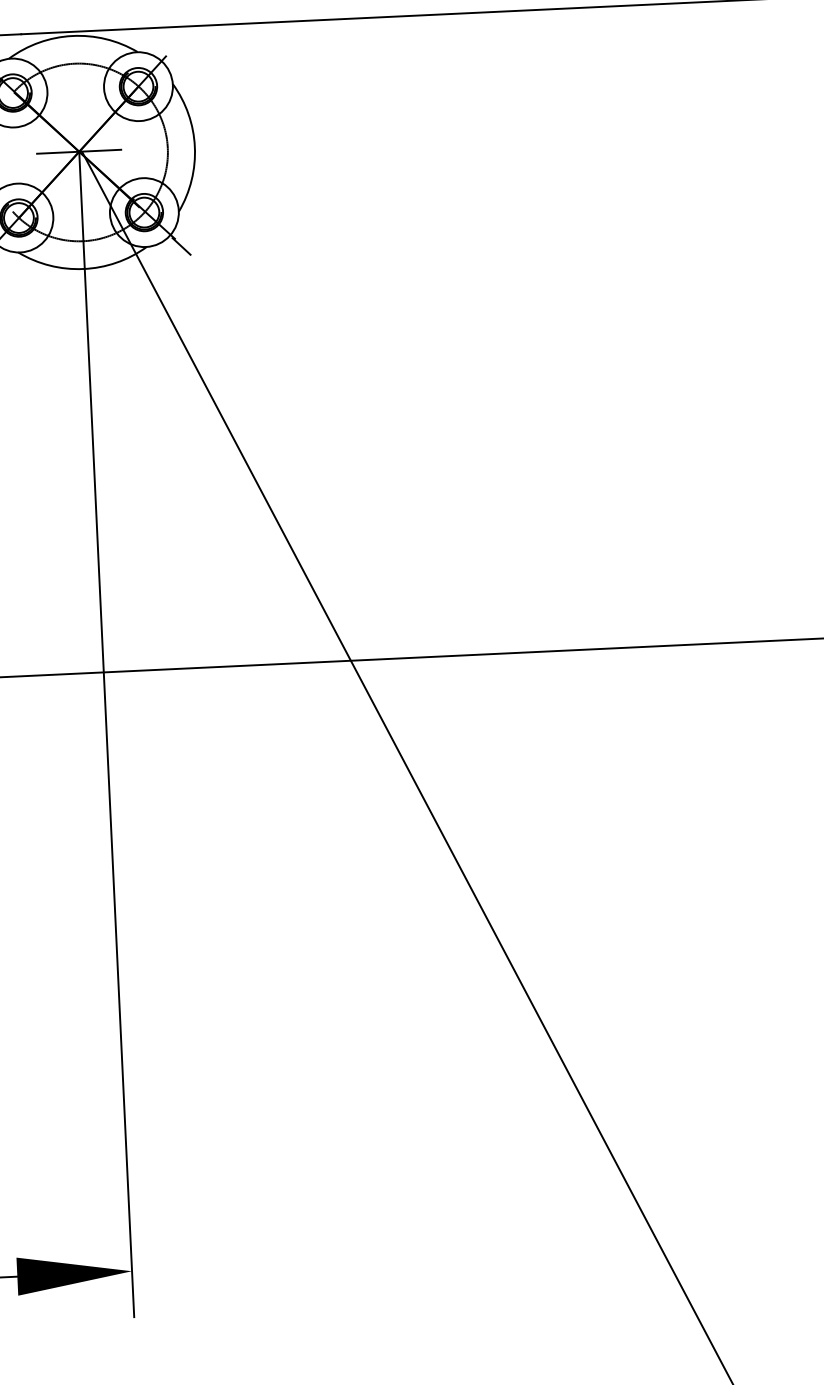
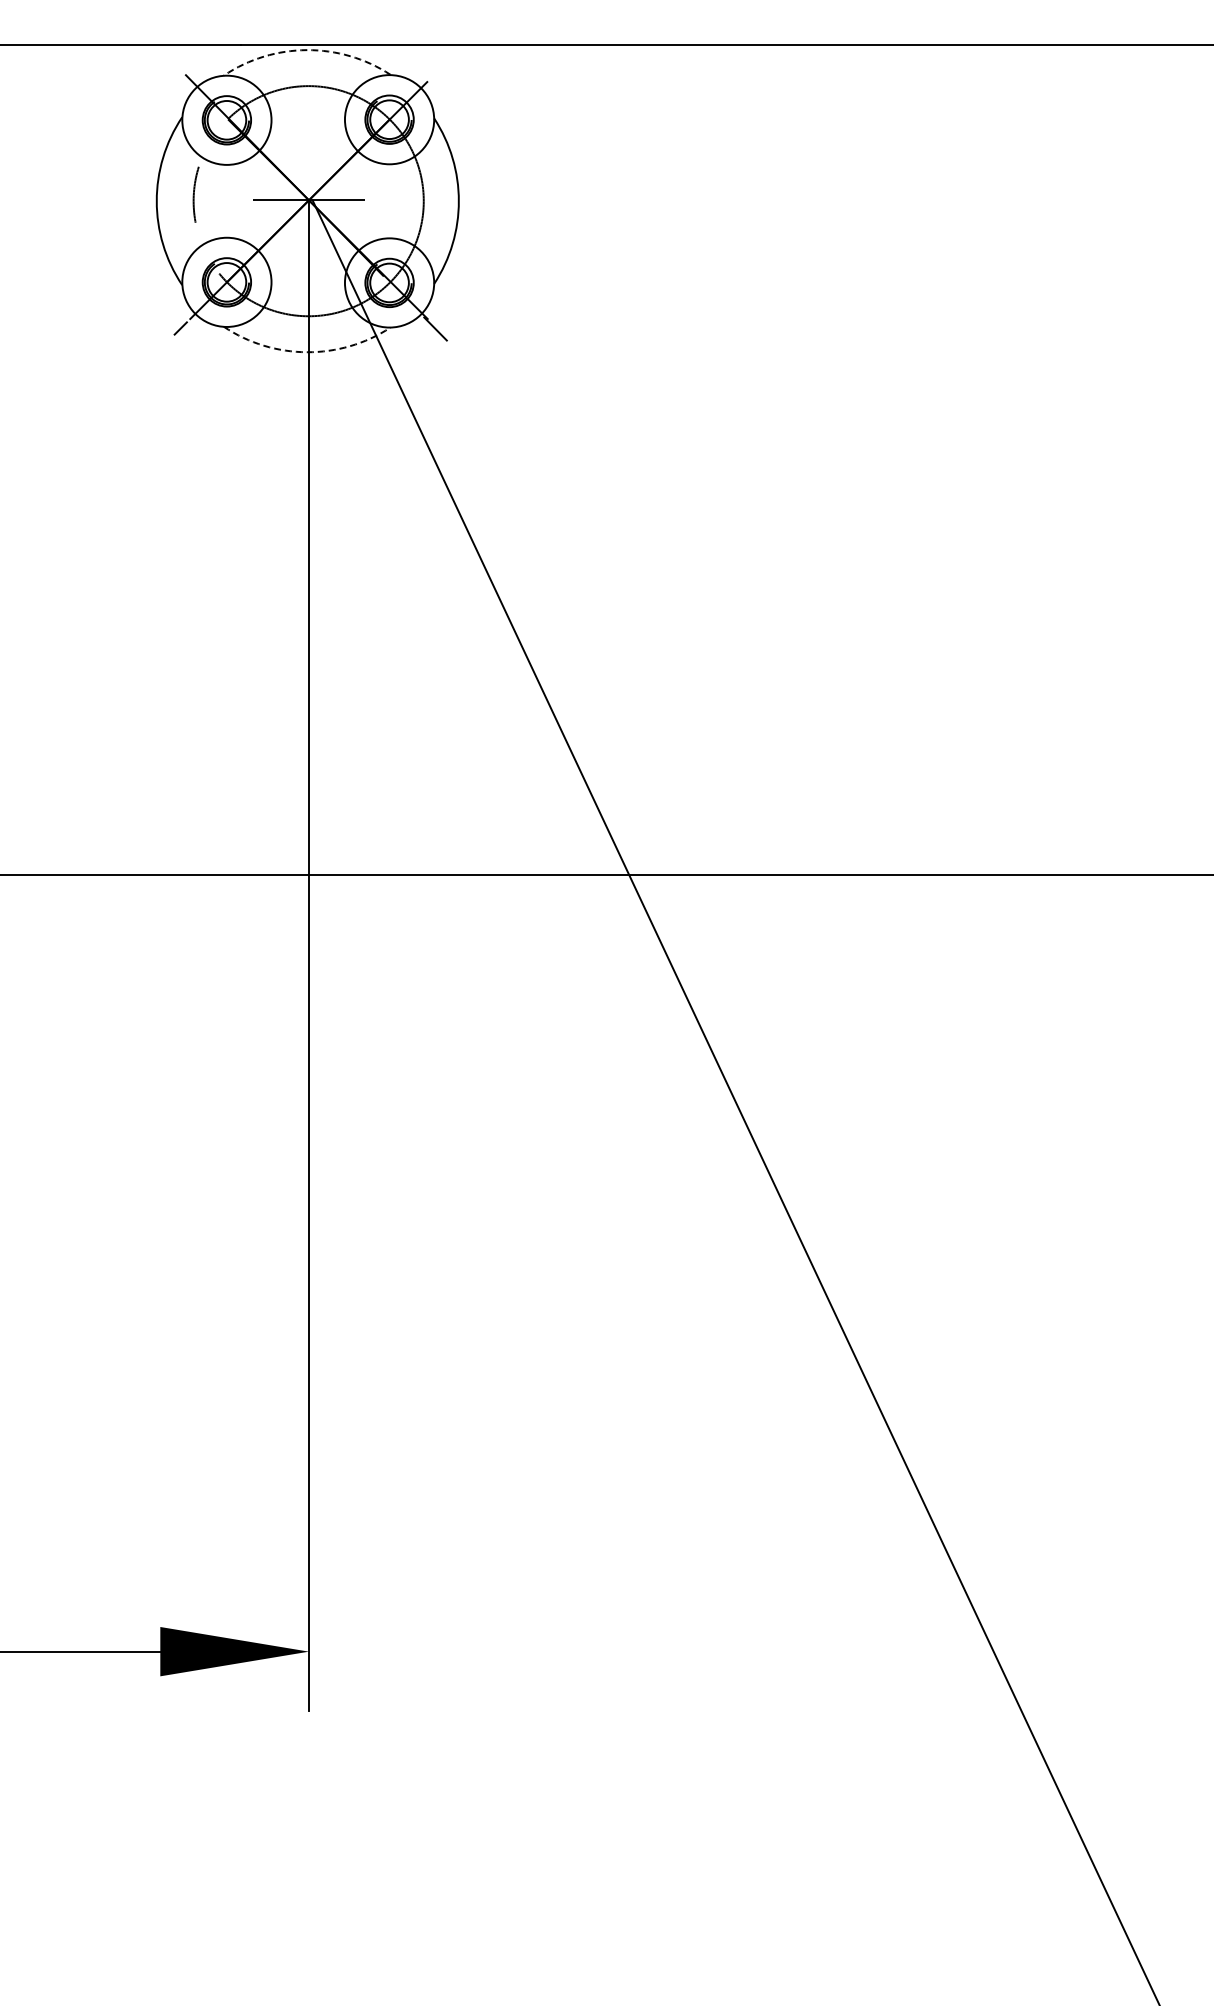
arc: (72, 36) -> (307, 50), solid -> dashed
arc: (83, 269) -> (307, 352), solid -> dashed

